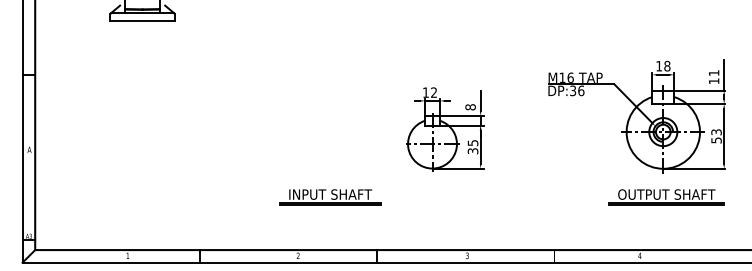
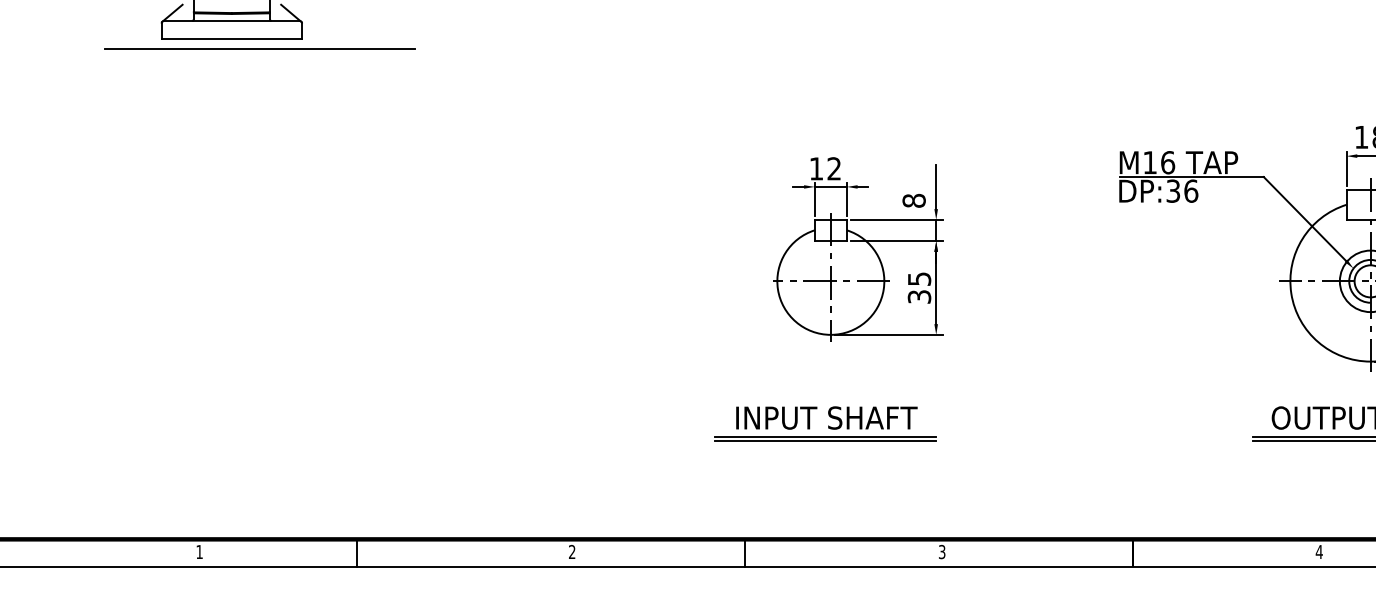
line: (155, 25) -> (260, 48), added
part: (445, 129) -> (859, 249), moved
part: (330, 197) -> (826, 424), moved

